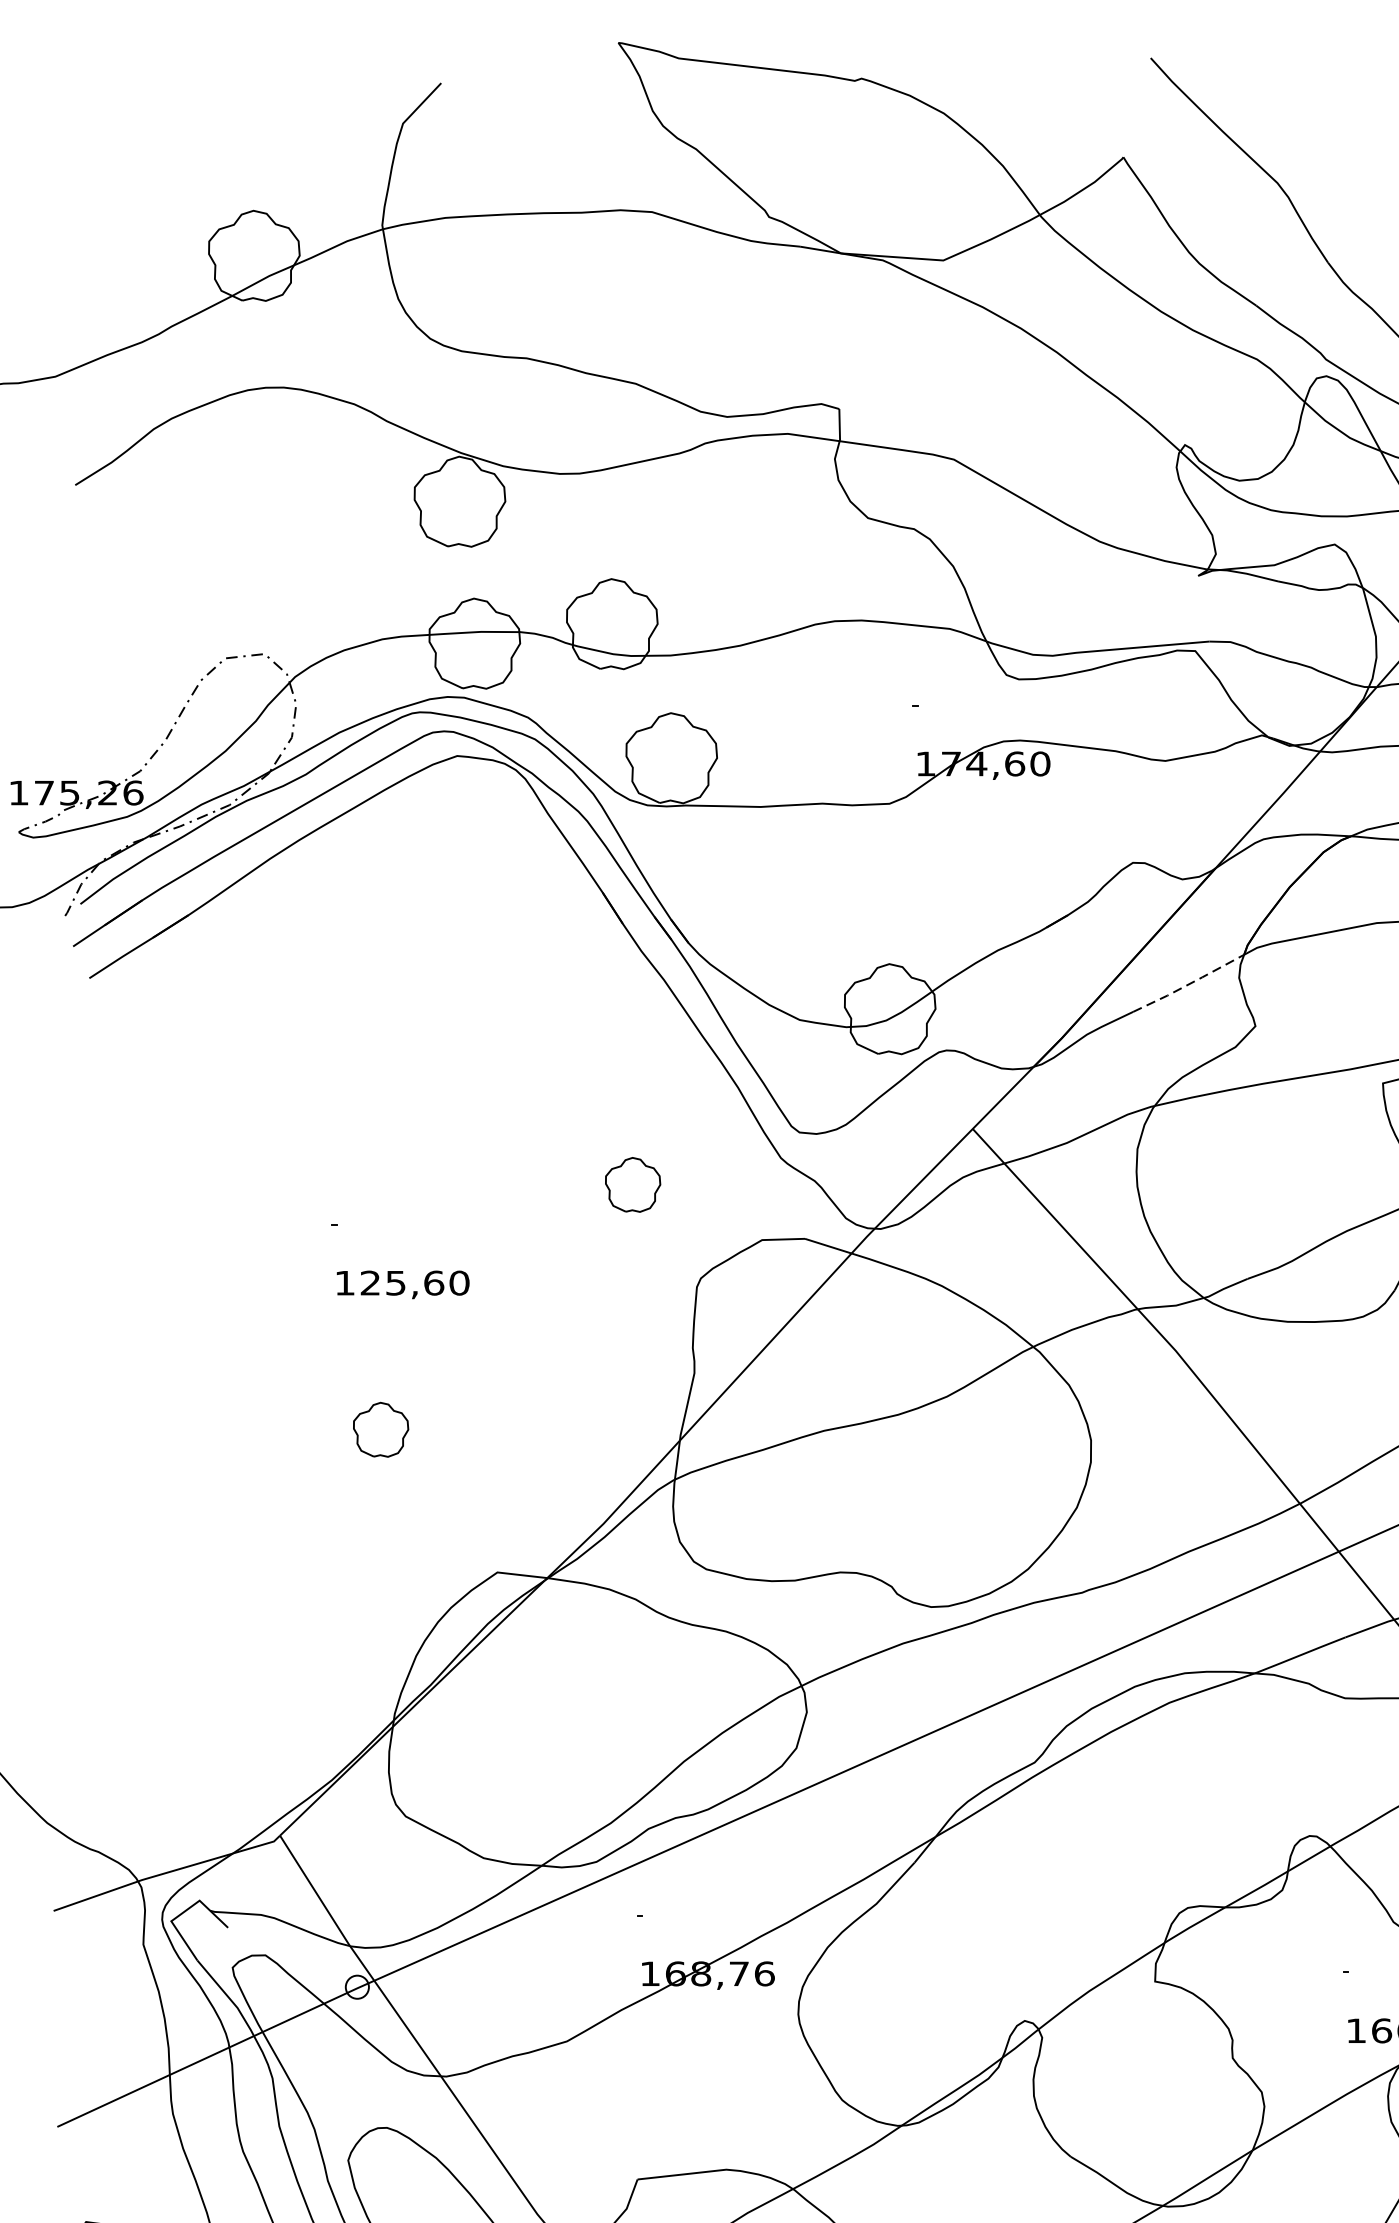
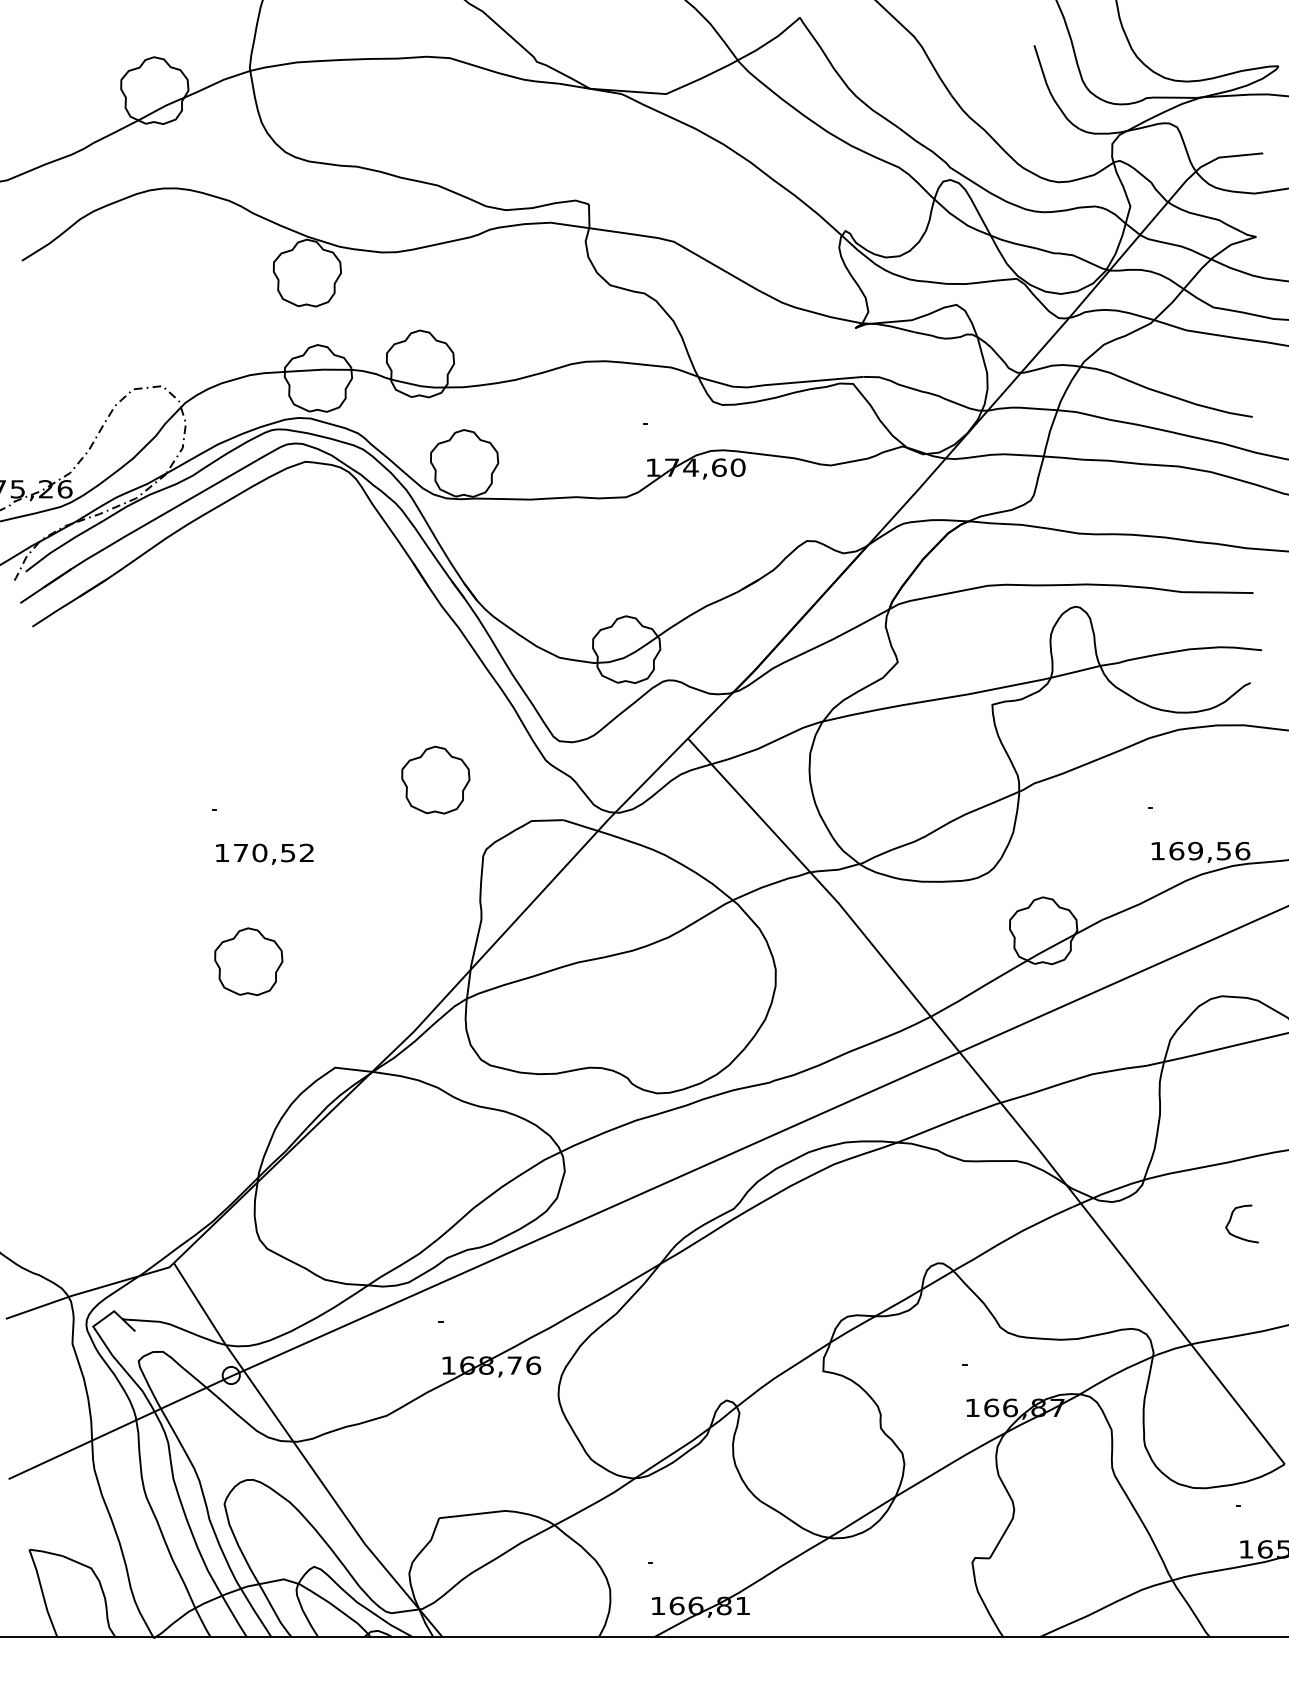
line: (1189, 984) -> (848, 631), dashed -> solid
part: (632, 1184) -> (435, 779), size x1.67
text: (414, 1282) -> (273, 852), 125,60 -> 170,52
part: (380, 1429) -> (248, 961), size x1.67

